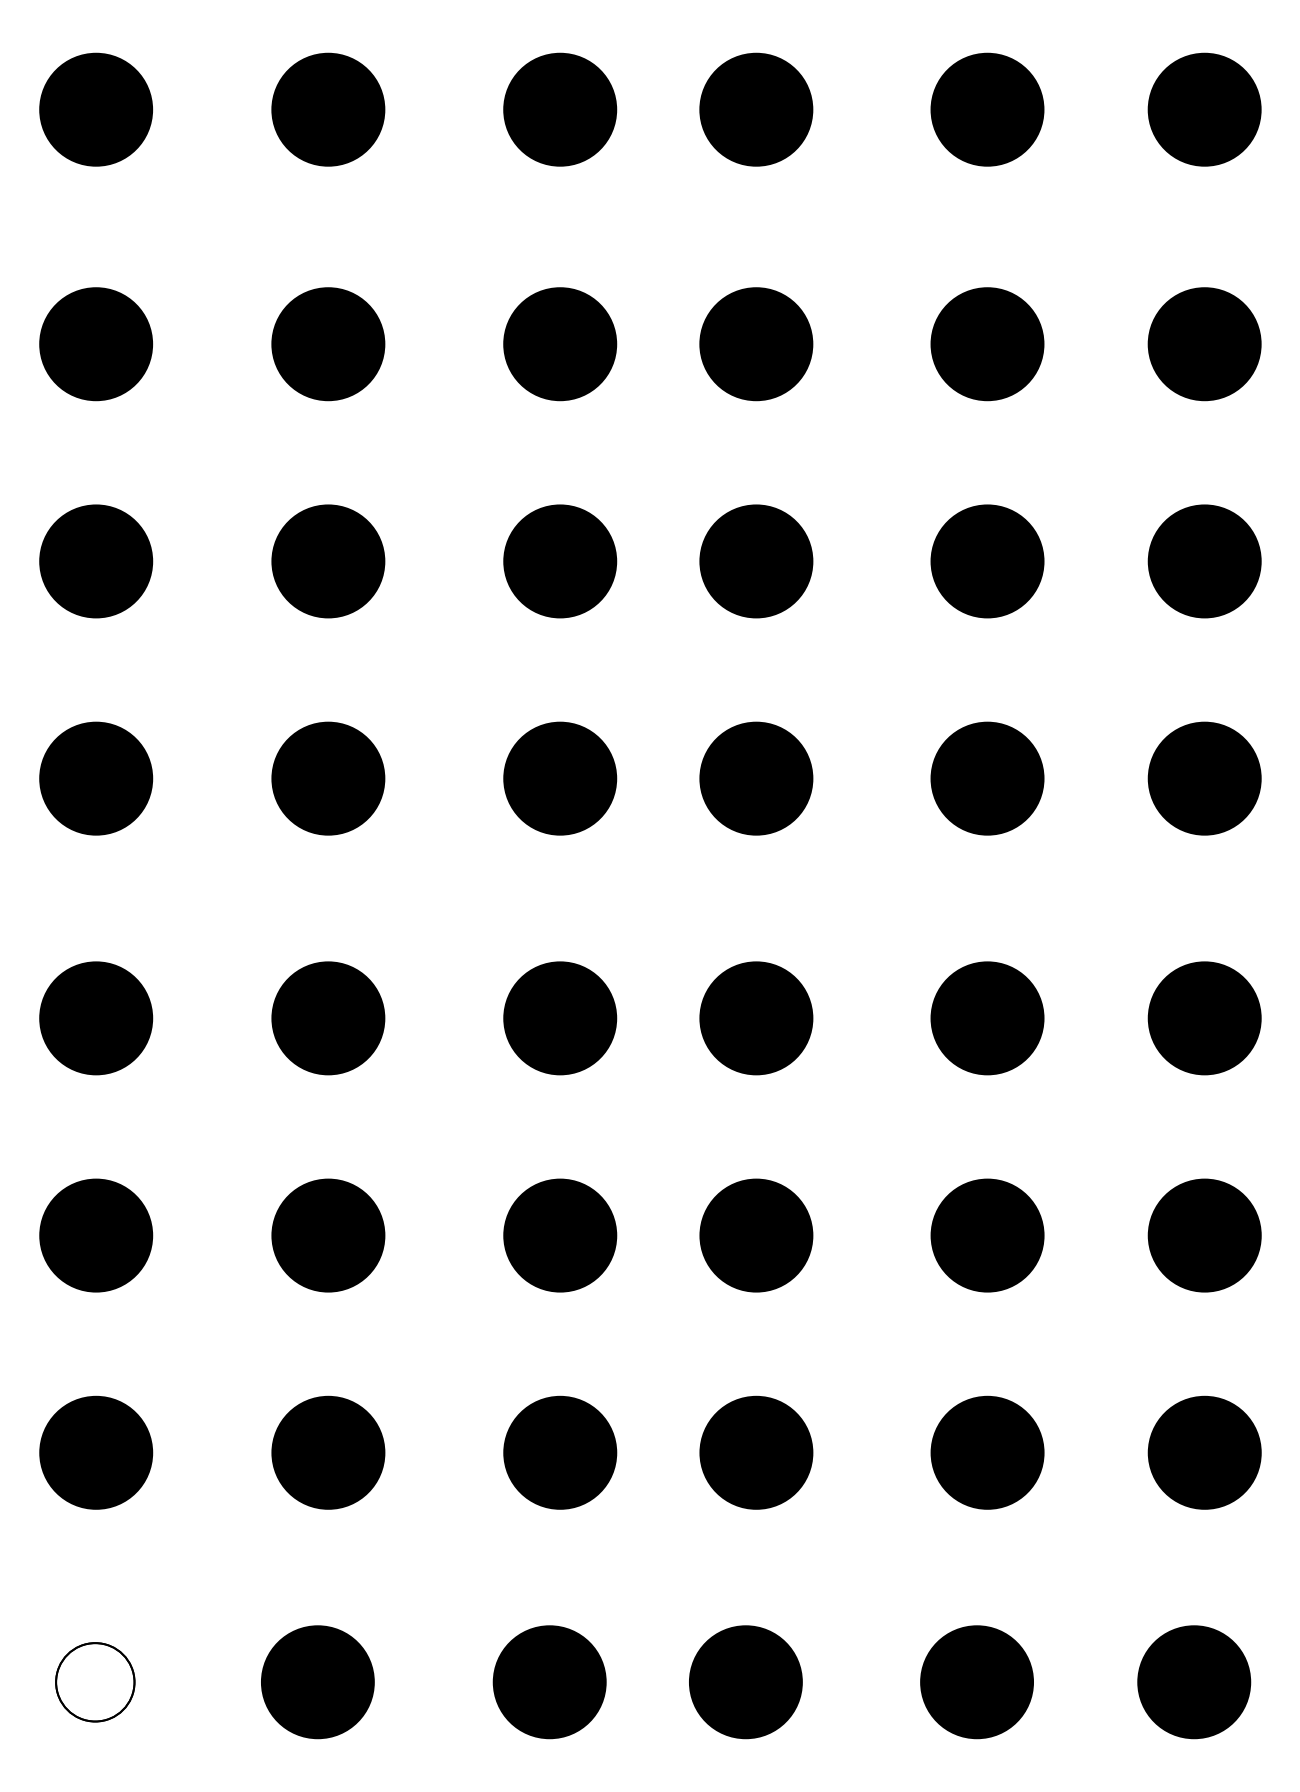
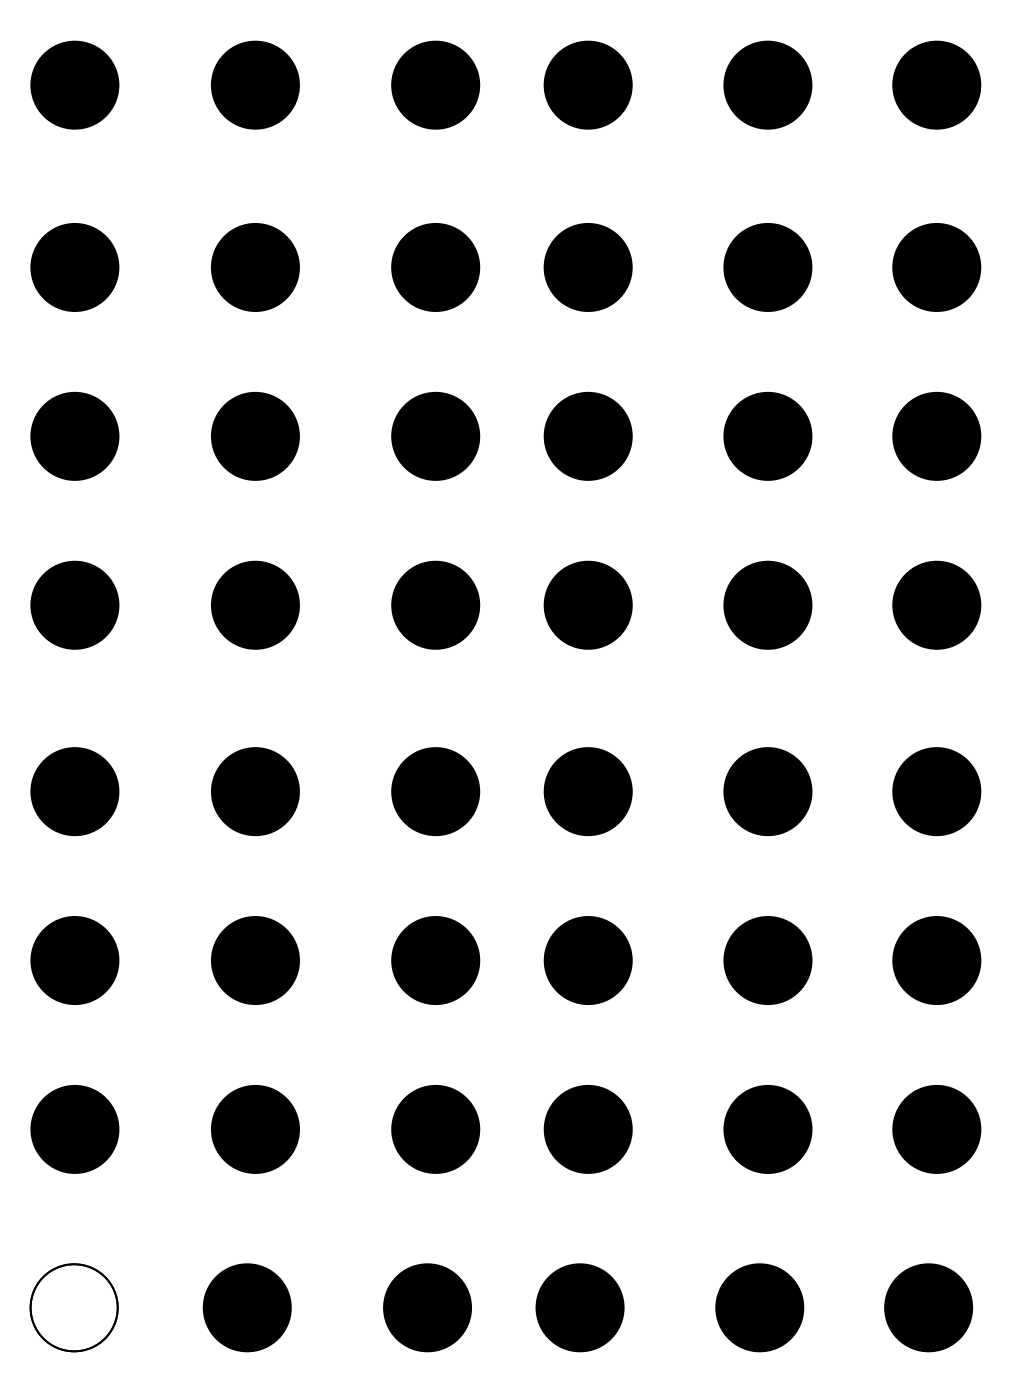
part: (95, 1682) -> (74, 1308), size x1.43

